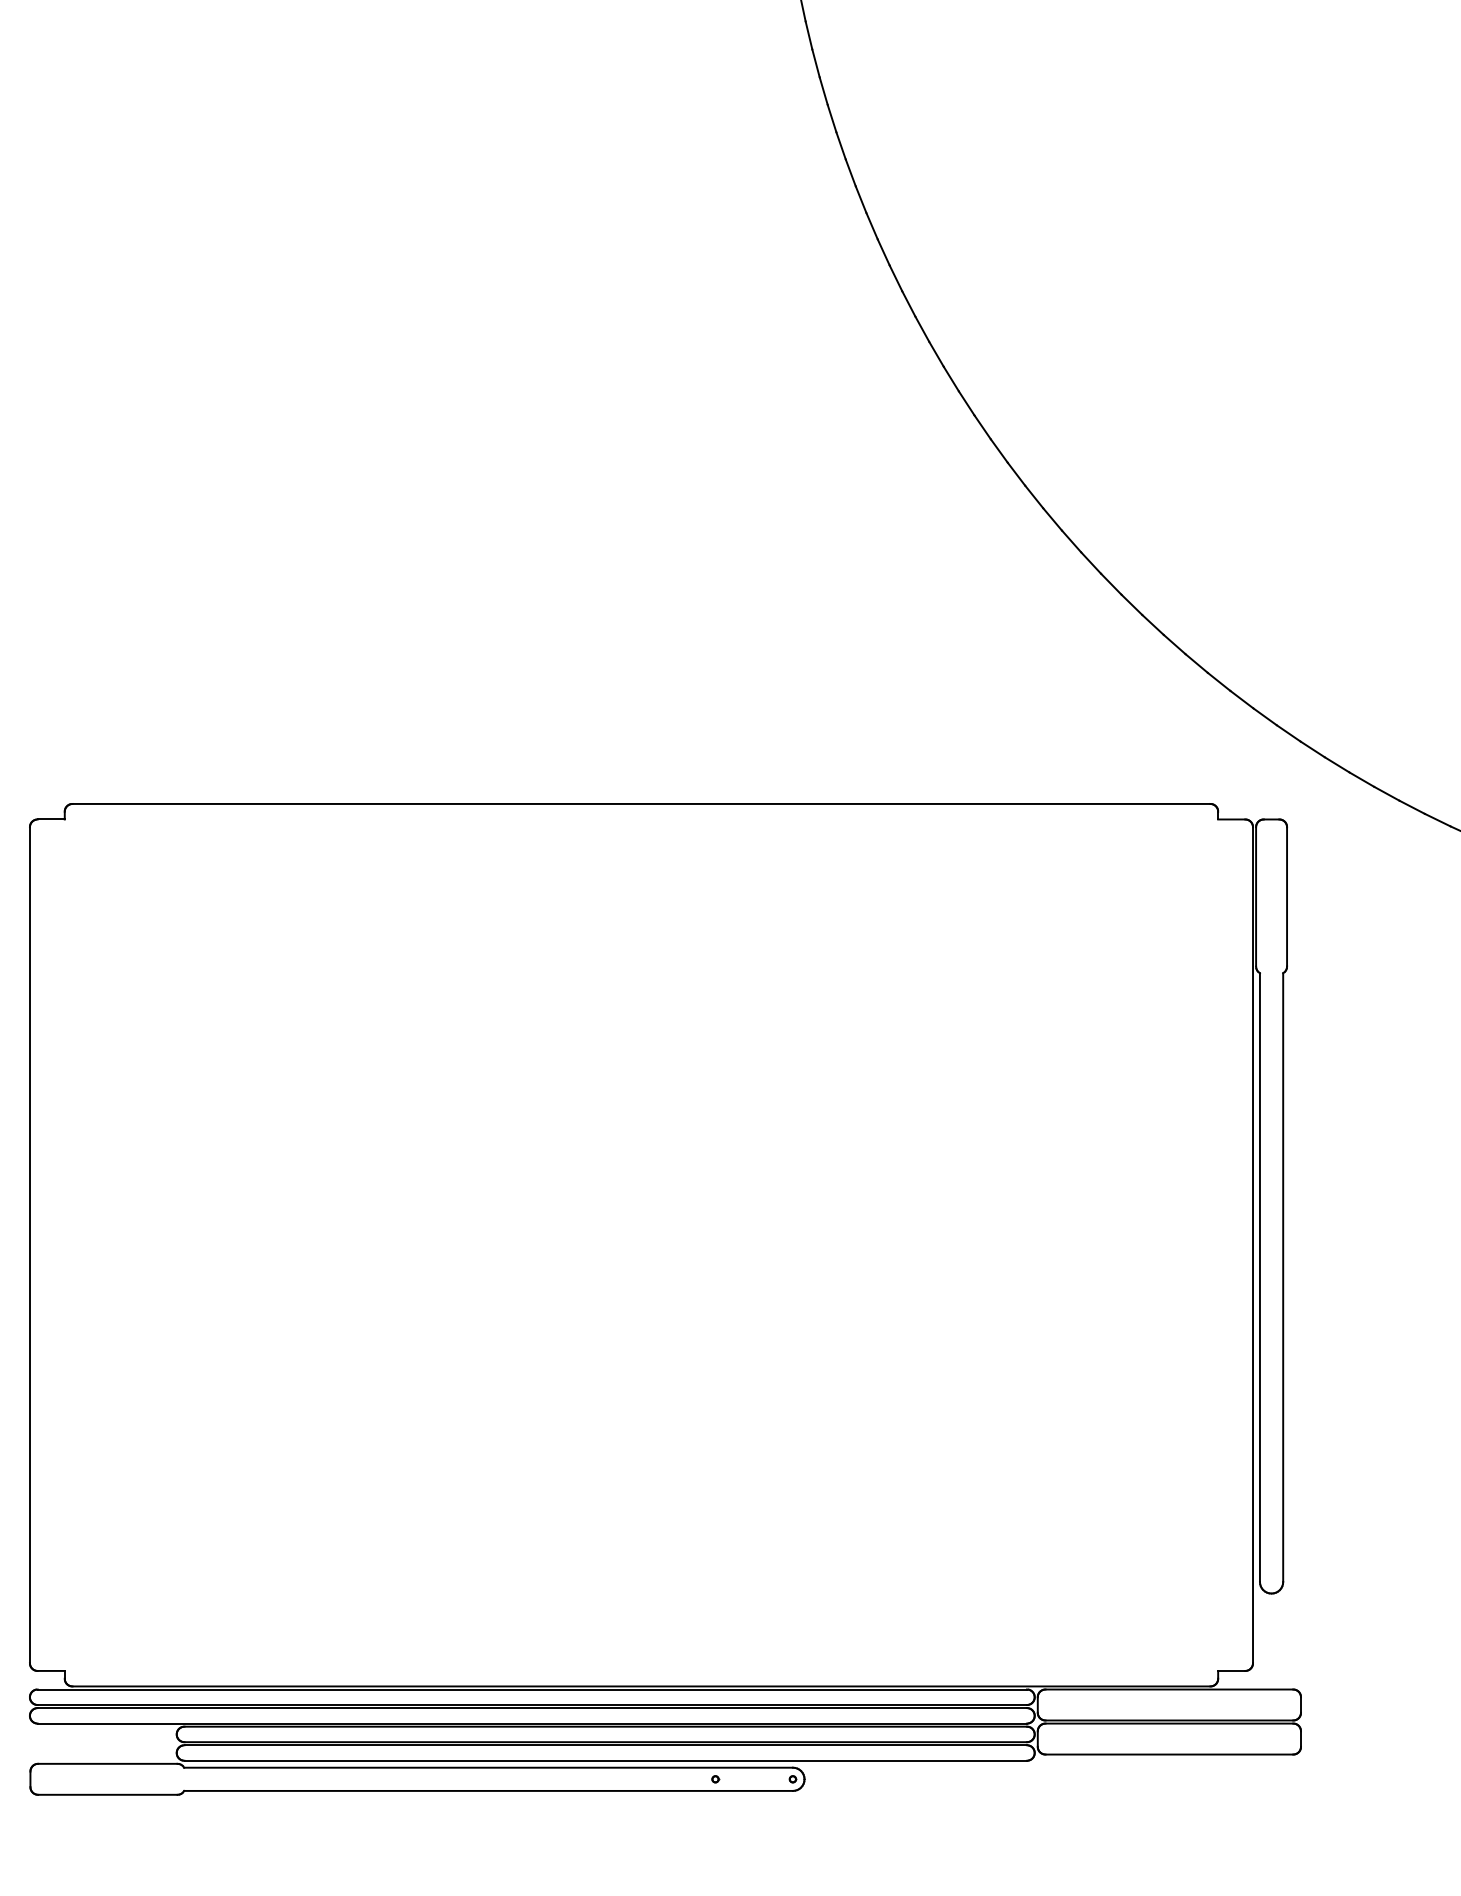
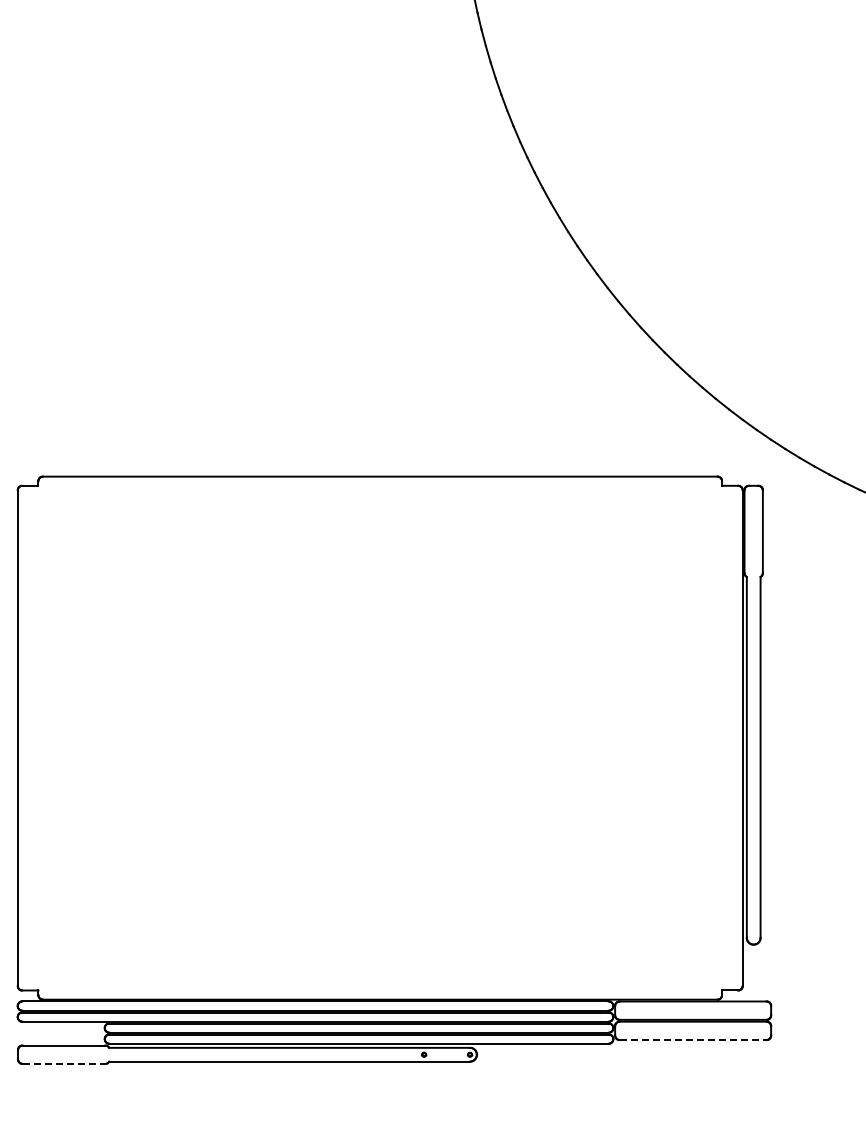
line: (1170, 1755) -> (693, 1040), solid -> dashed
line: (108, 1794) -> (64, 1063), solid -> dashed

